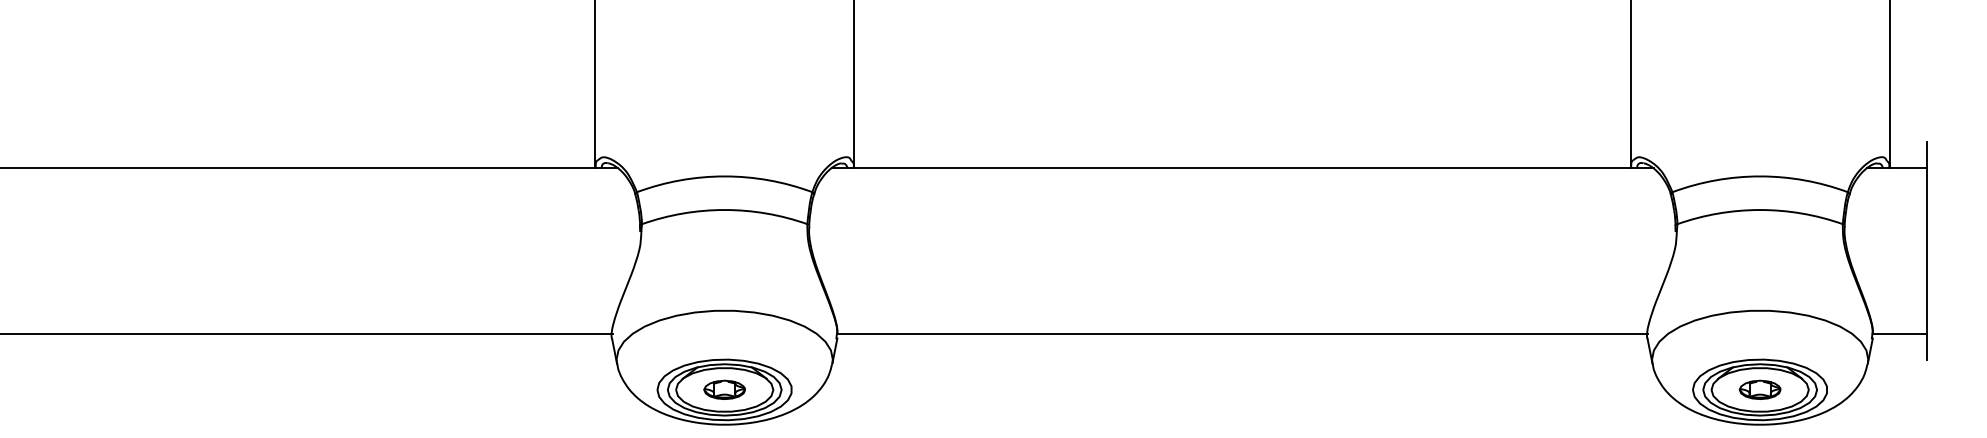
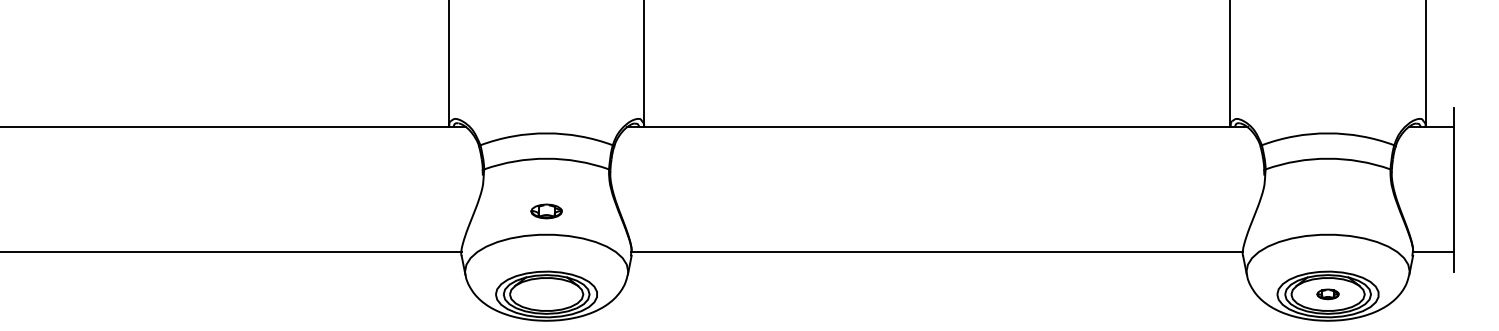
part: (724, 389) -> (546, 211), moved
part: (1759, 389) -> (1327, 294), size x0.7

